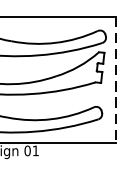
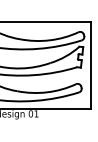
line: (115, 81) -> (90, 66), dashed -> solid

